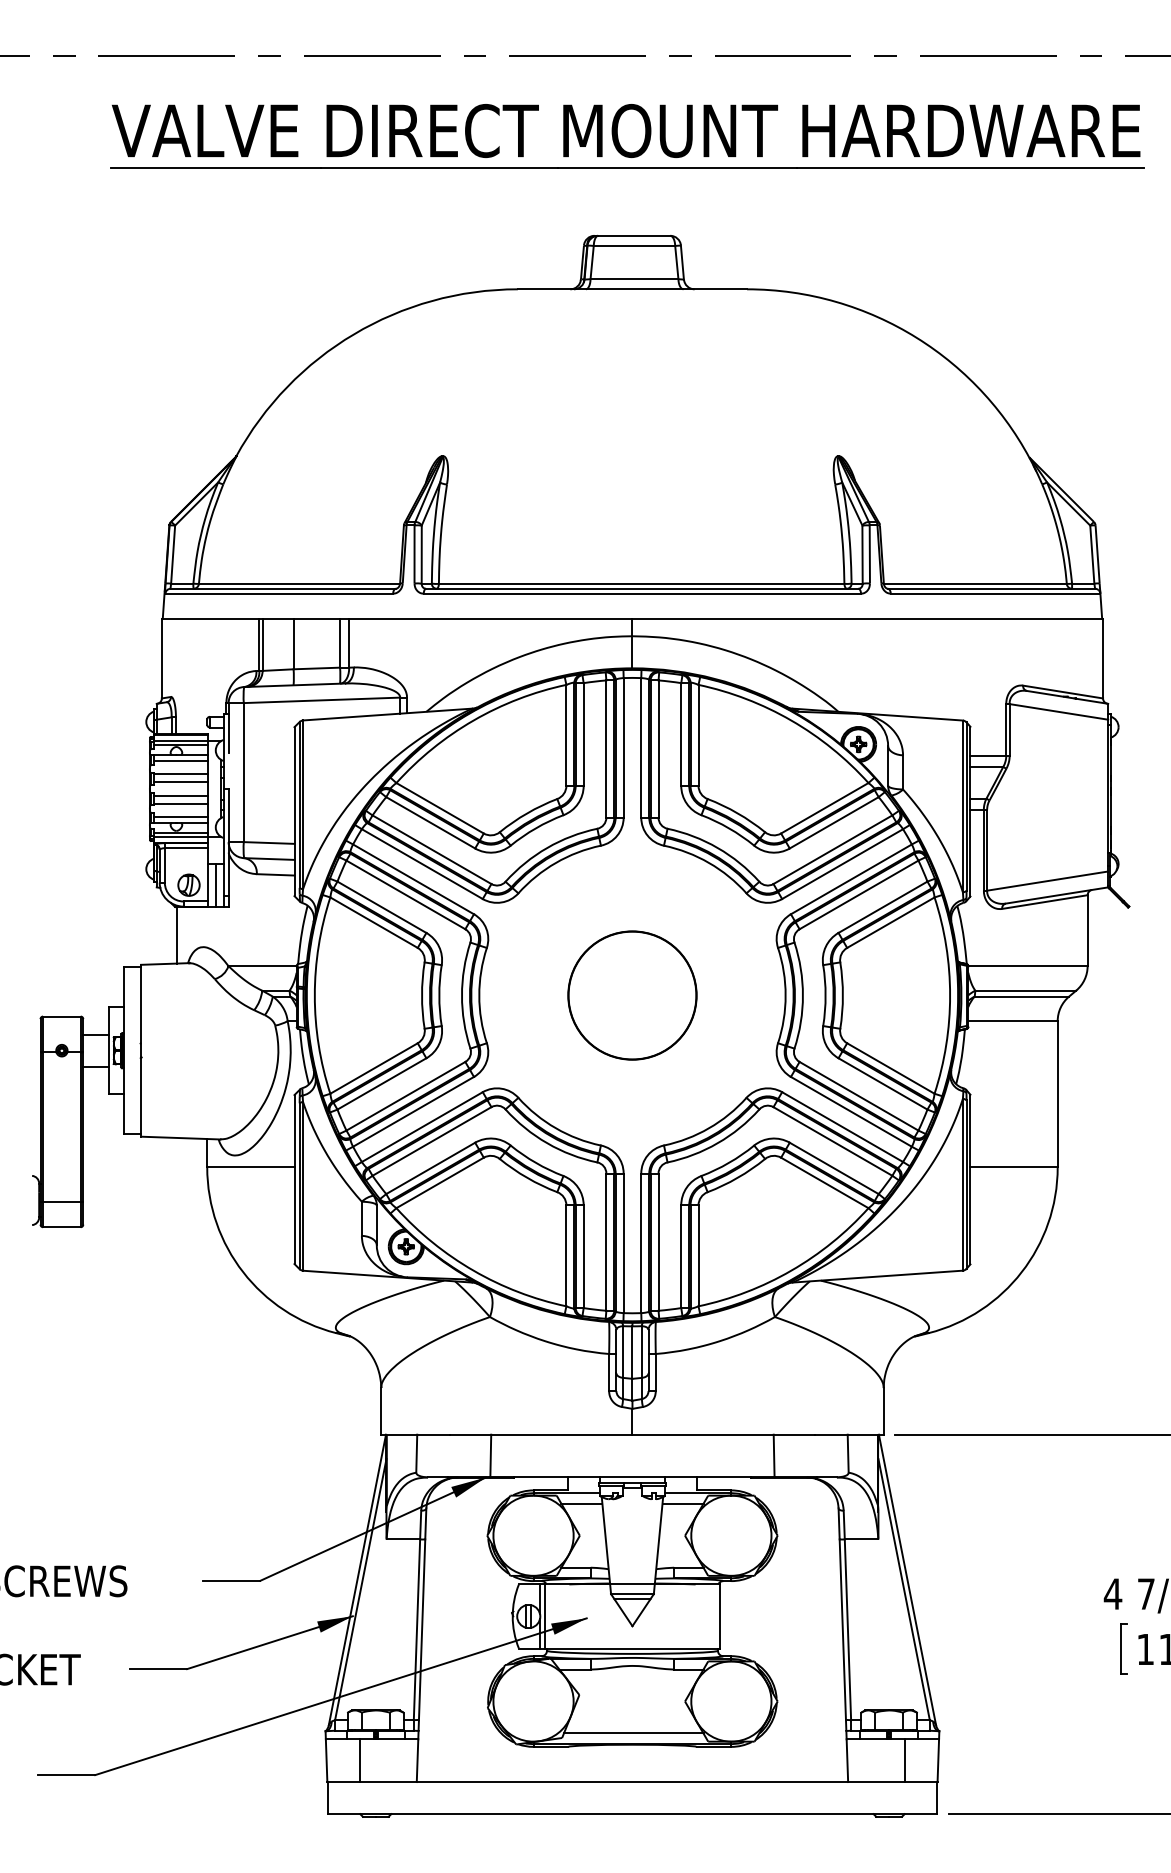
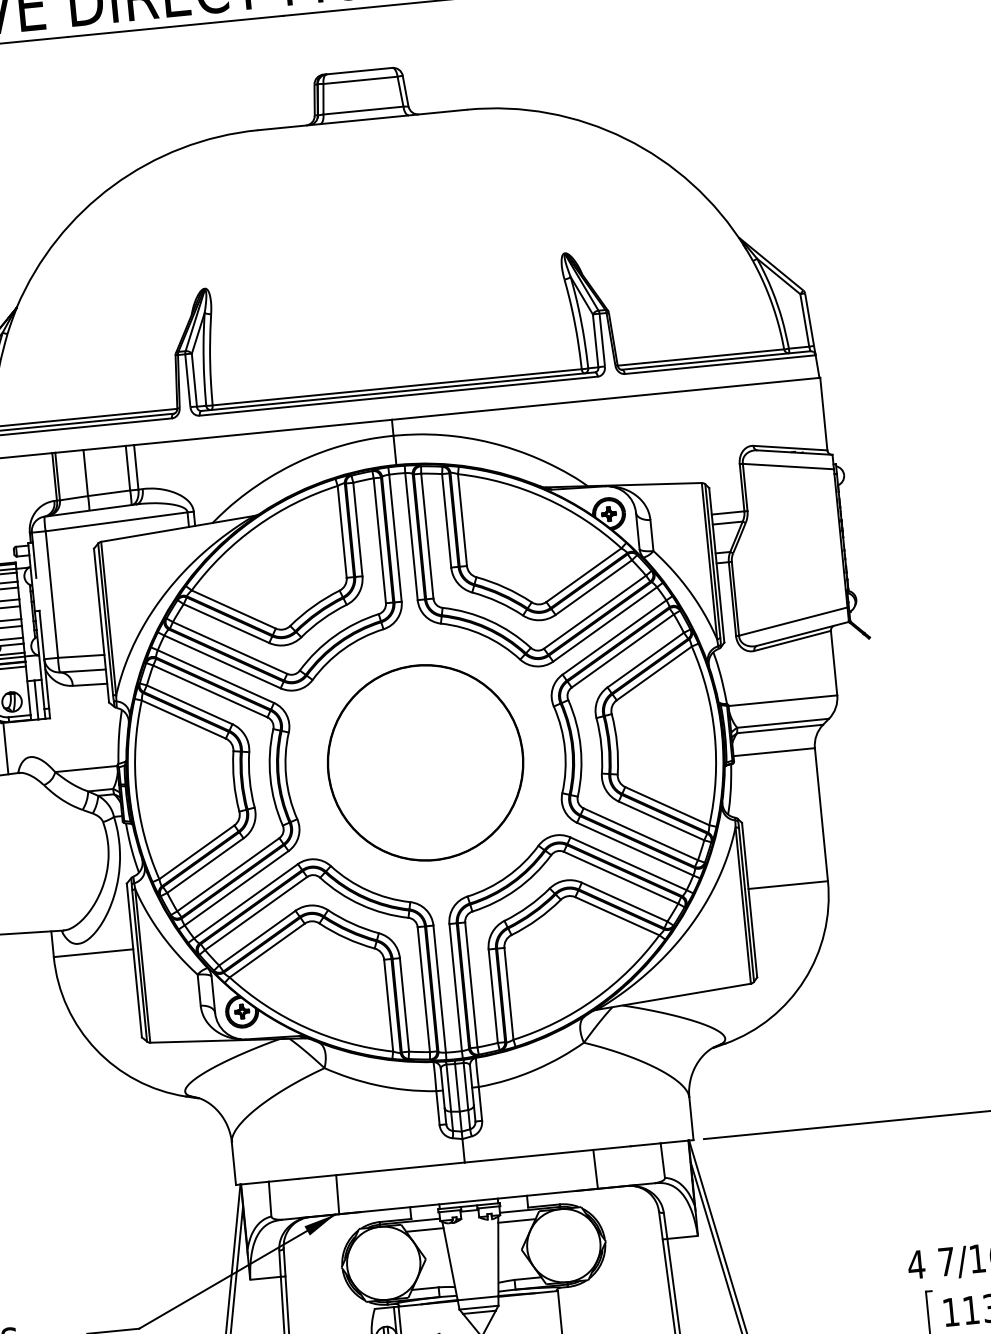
part: (632, 995) -> (425, 762), size x1.67

